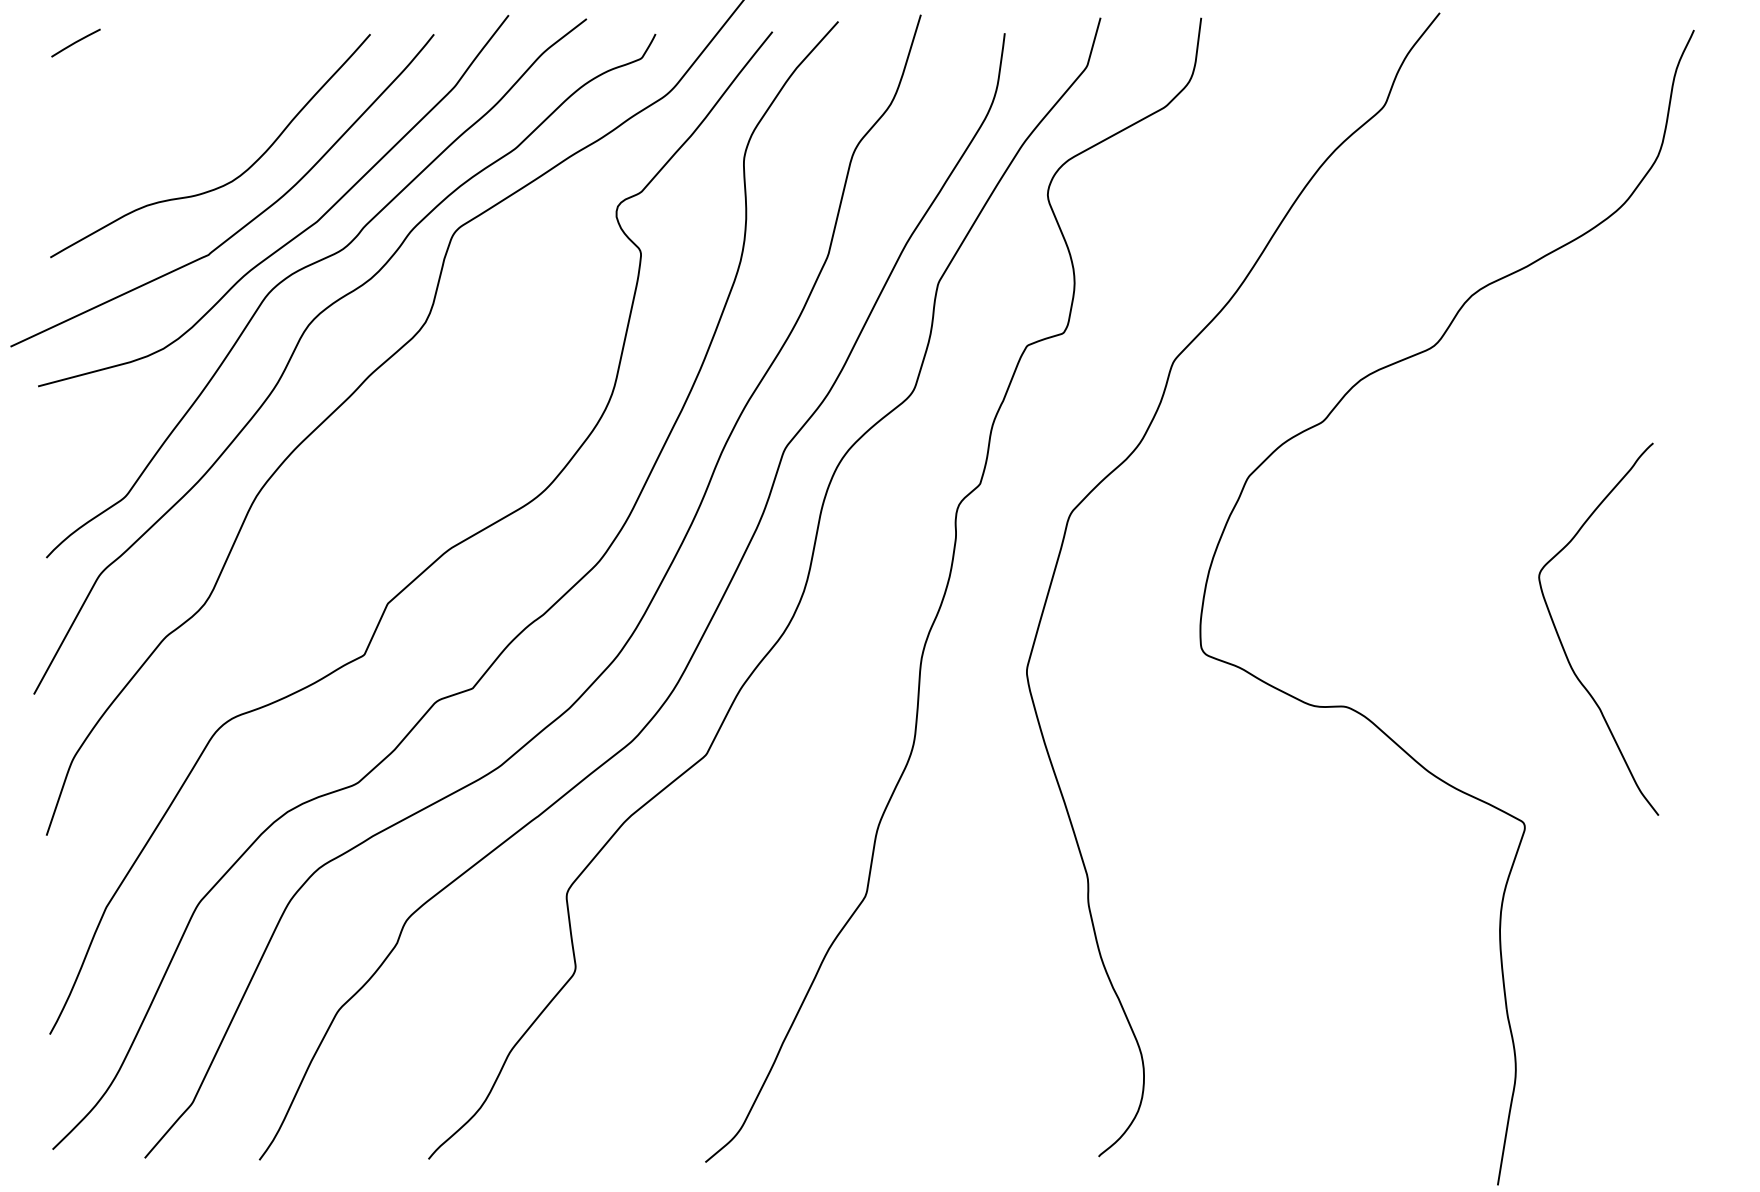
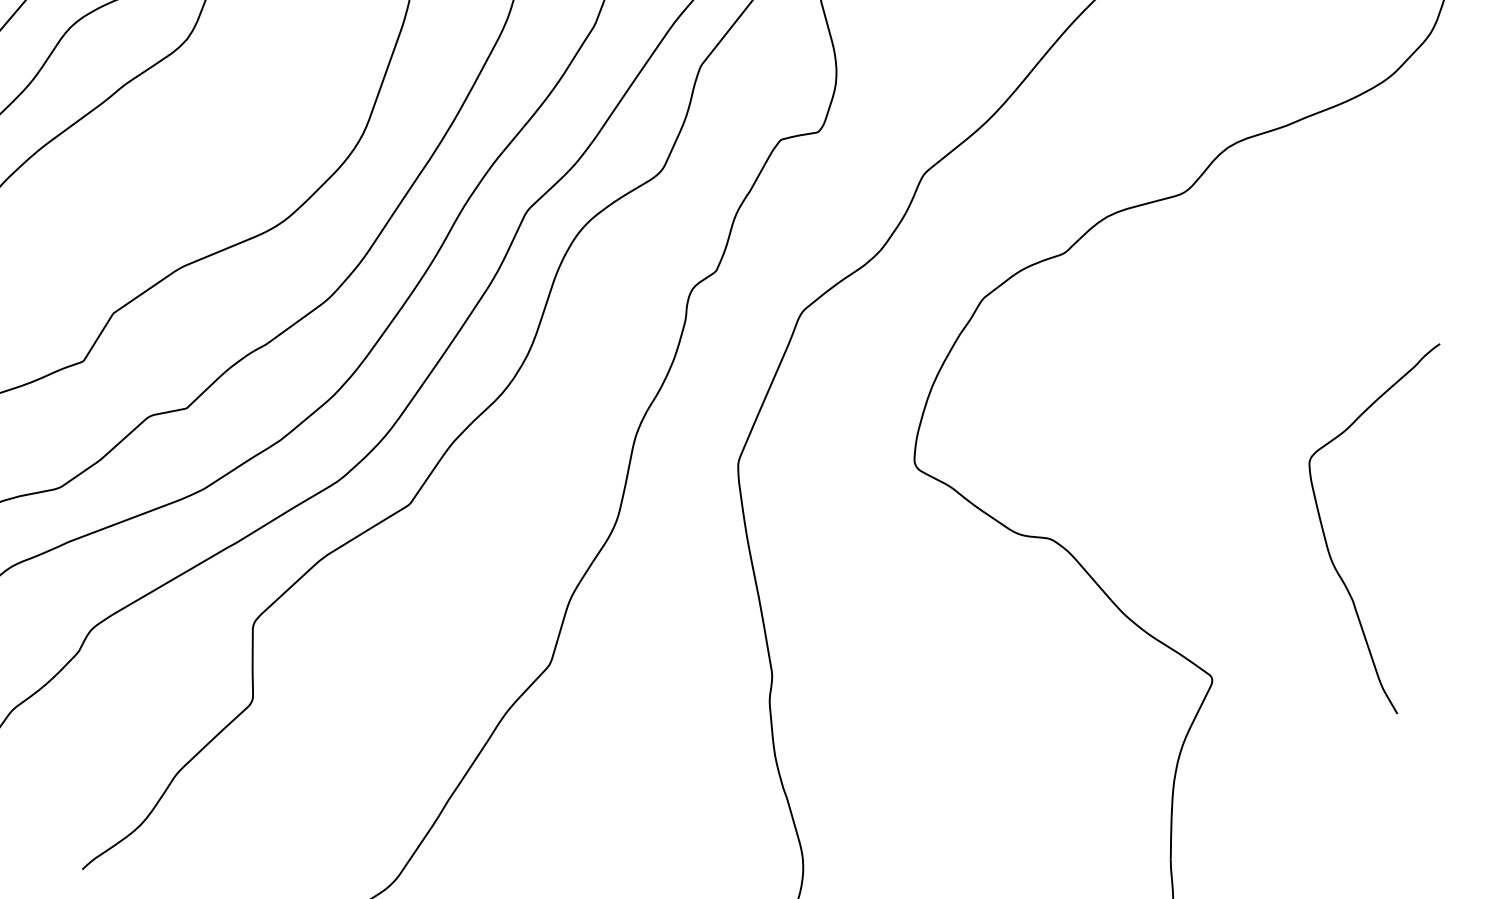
curve: (1561, 640) -> (1323, 527), moved

